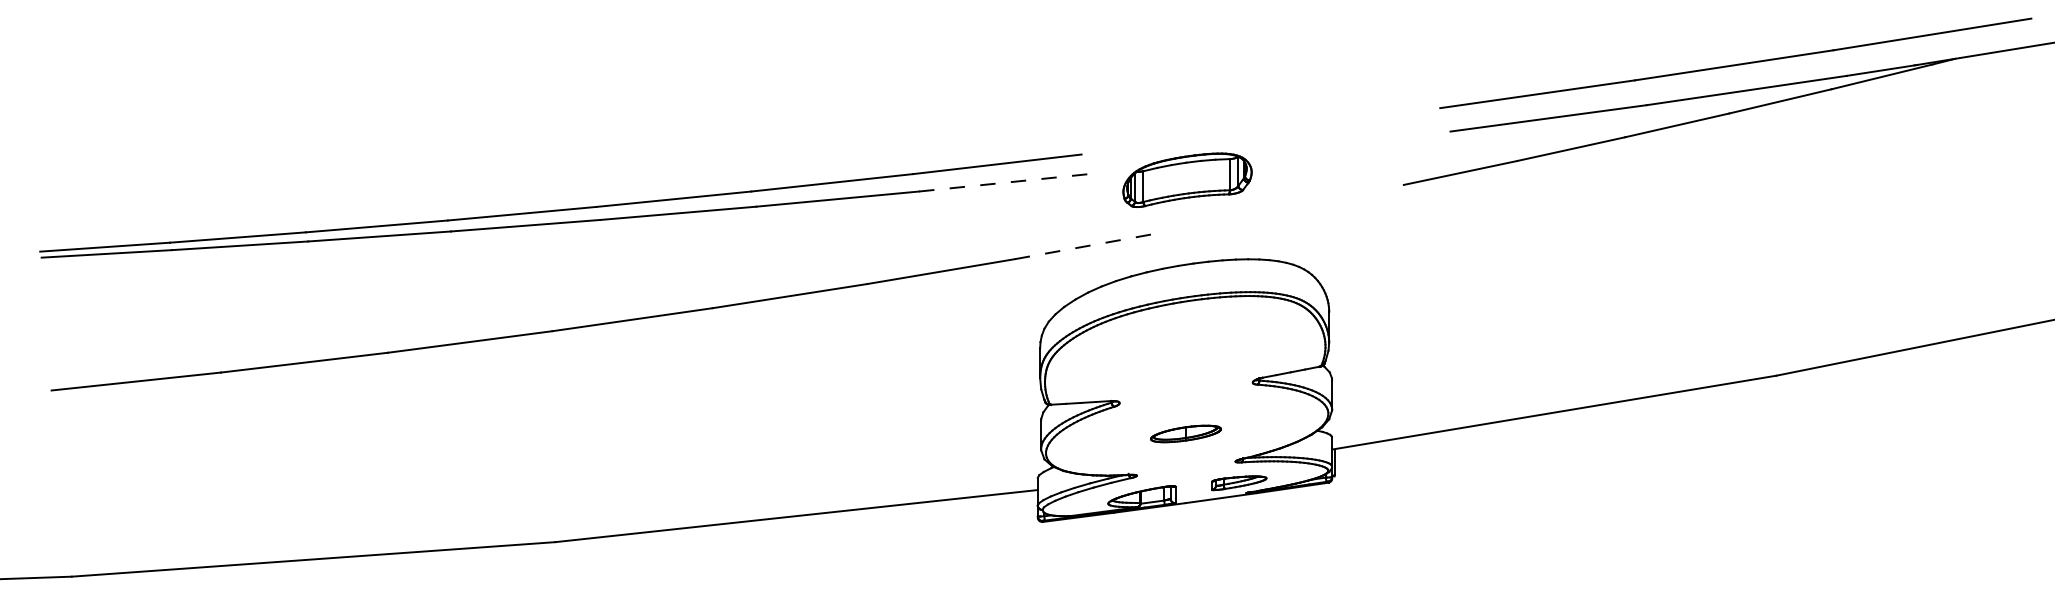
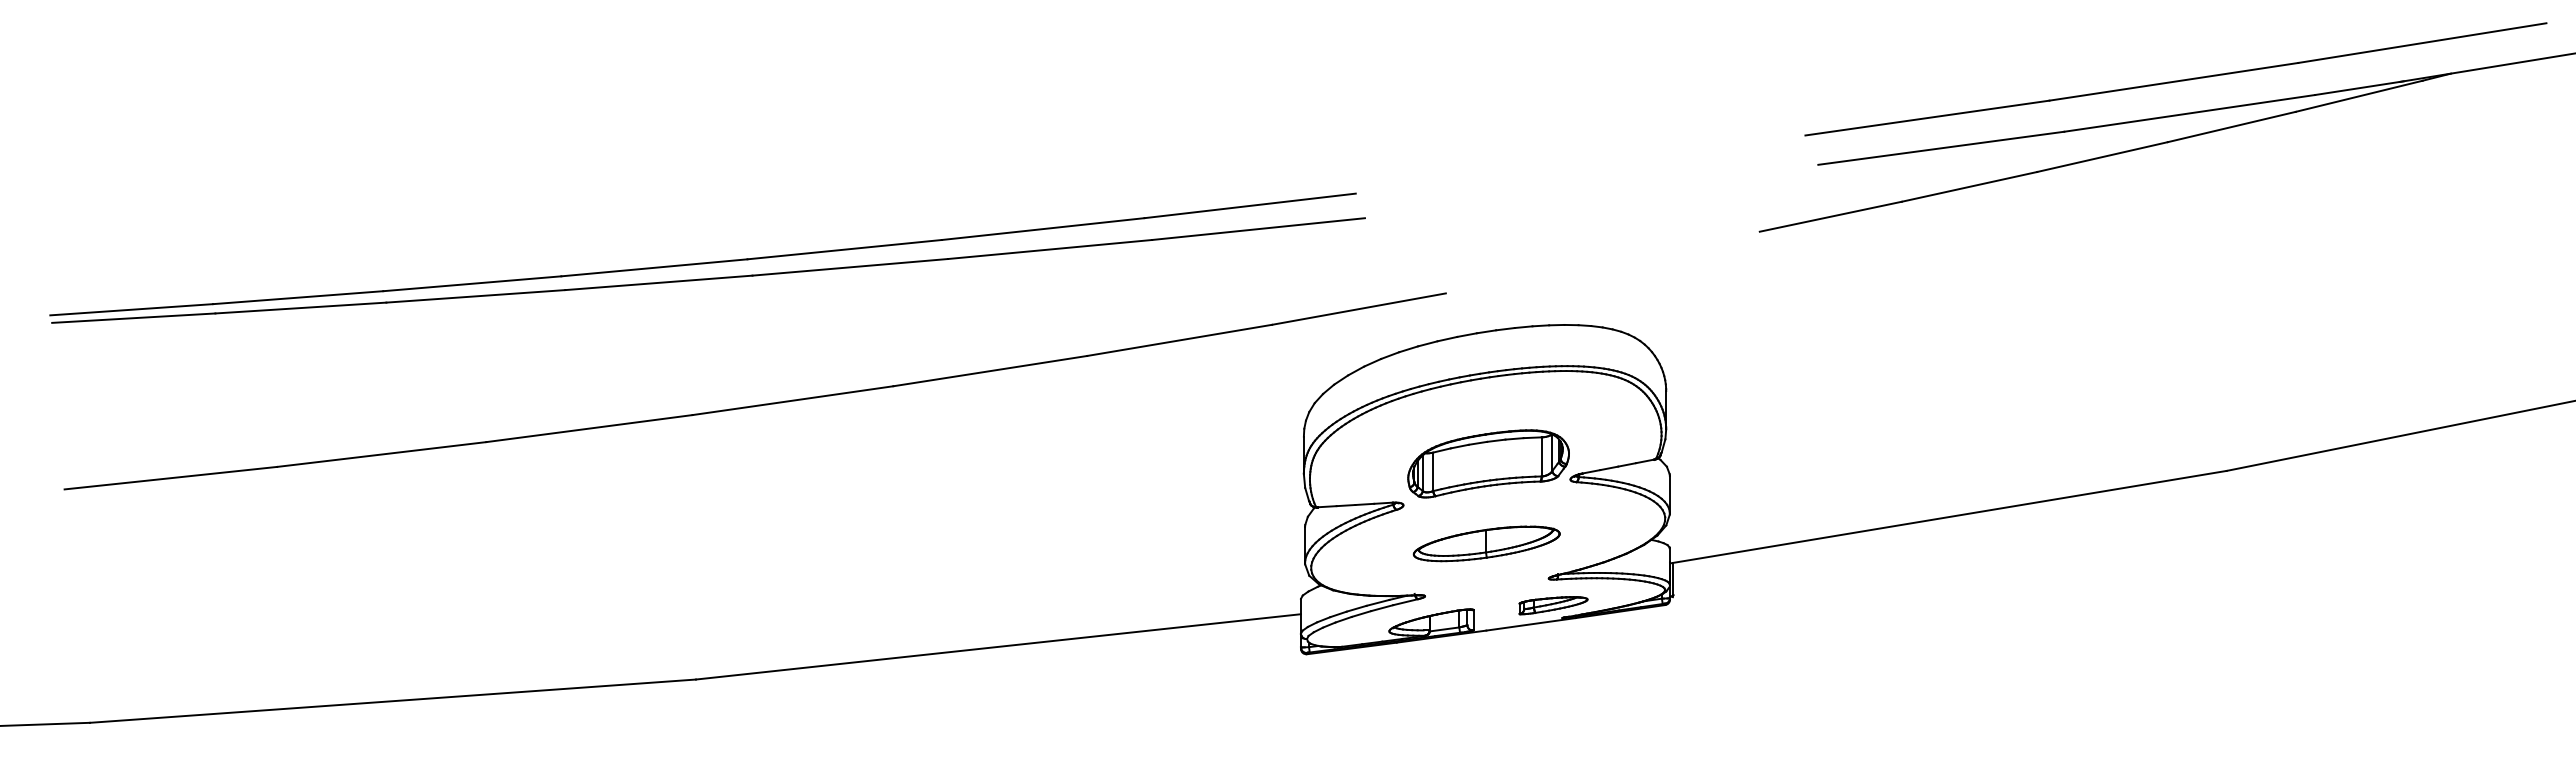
part: (1187, 179) -> (1488, 463), moved
line: (1003, 183) -> (1258, 229), dashed -> solid
line: (1084, 246) -> (1359, 309), dashed -> solid
part: (1185, 433) -> (1486, 543), size x1.67

